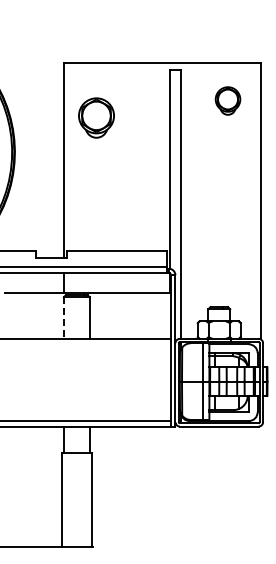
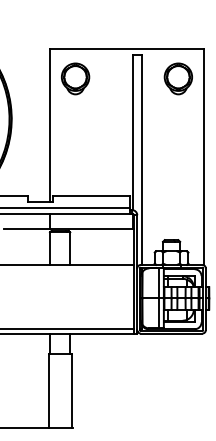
part: (227, 100) -> (178, 78), size x1.43
part: (96, 117) -> (75, 78), moved
line: (63, 318) -> (49, 249), dashed -> solid

